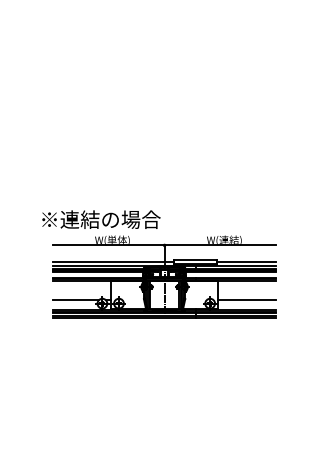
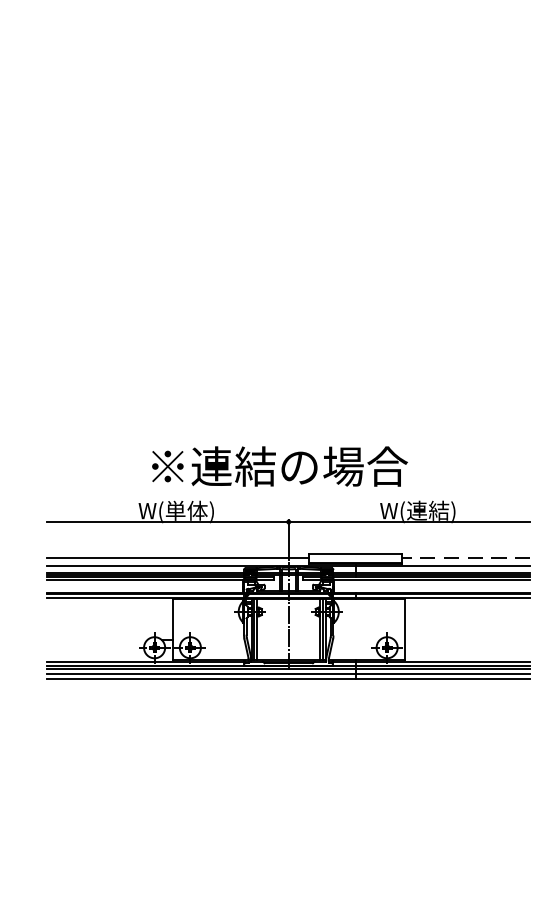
text: (101, 219) -> (279, 466), moved
line: (246, 261) -> (465, 556), solid -> dashed
line: (75, 300) -> (96, 640), removed
line: (247, 300) -> (467, 640), removed

